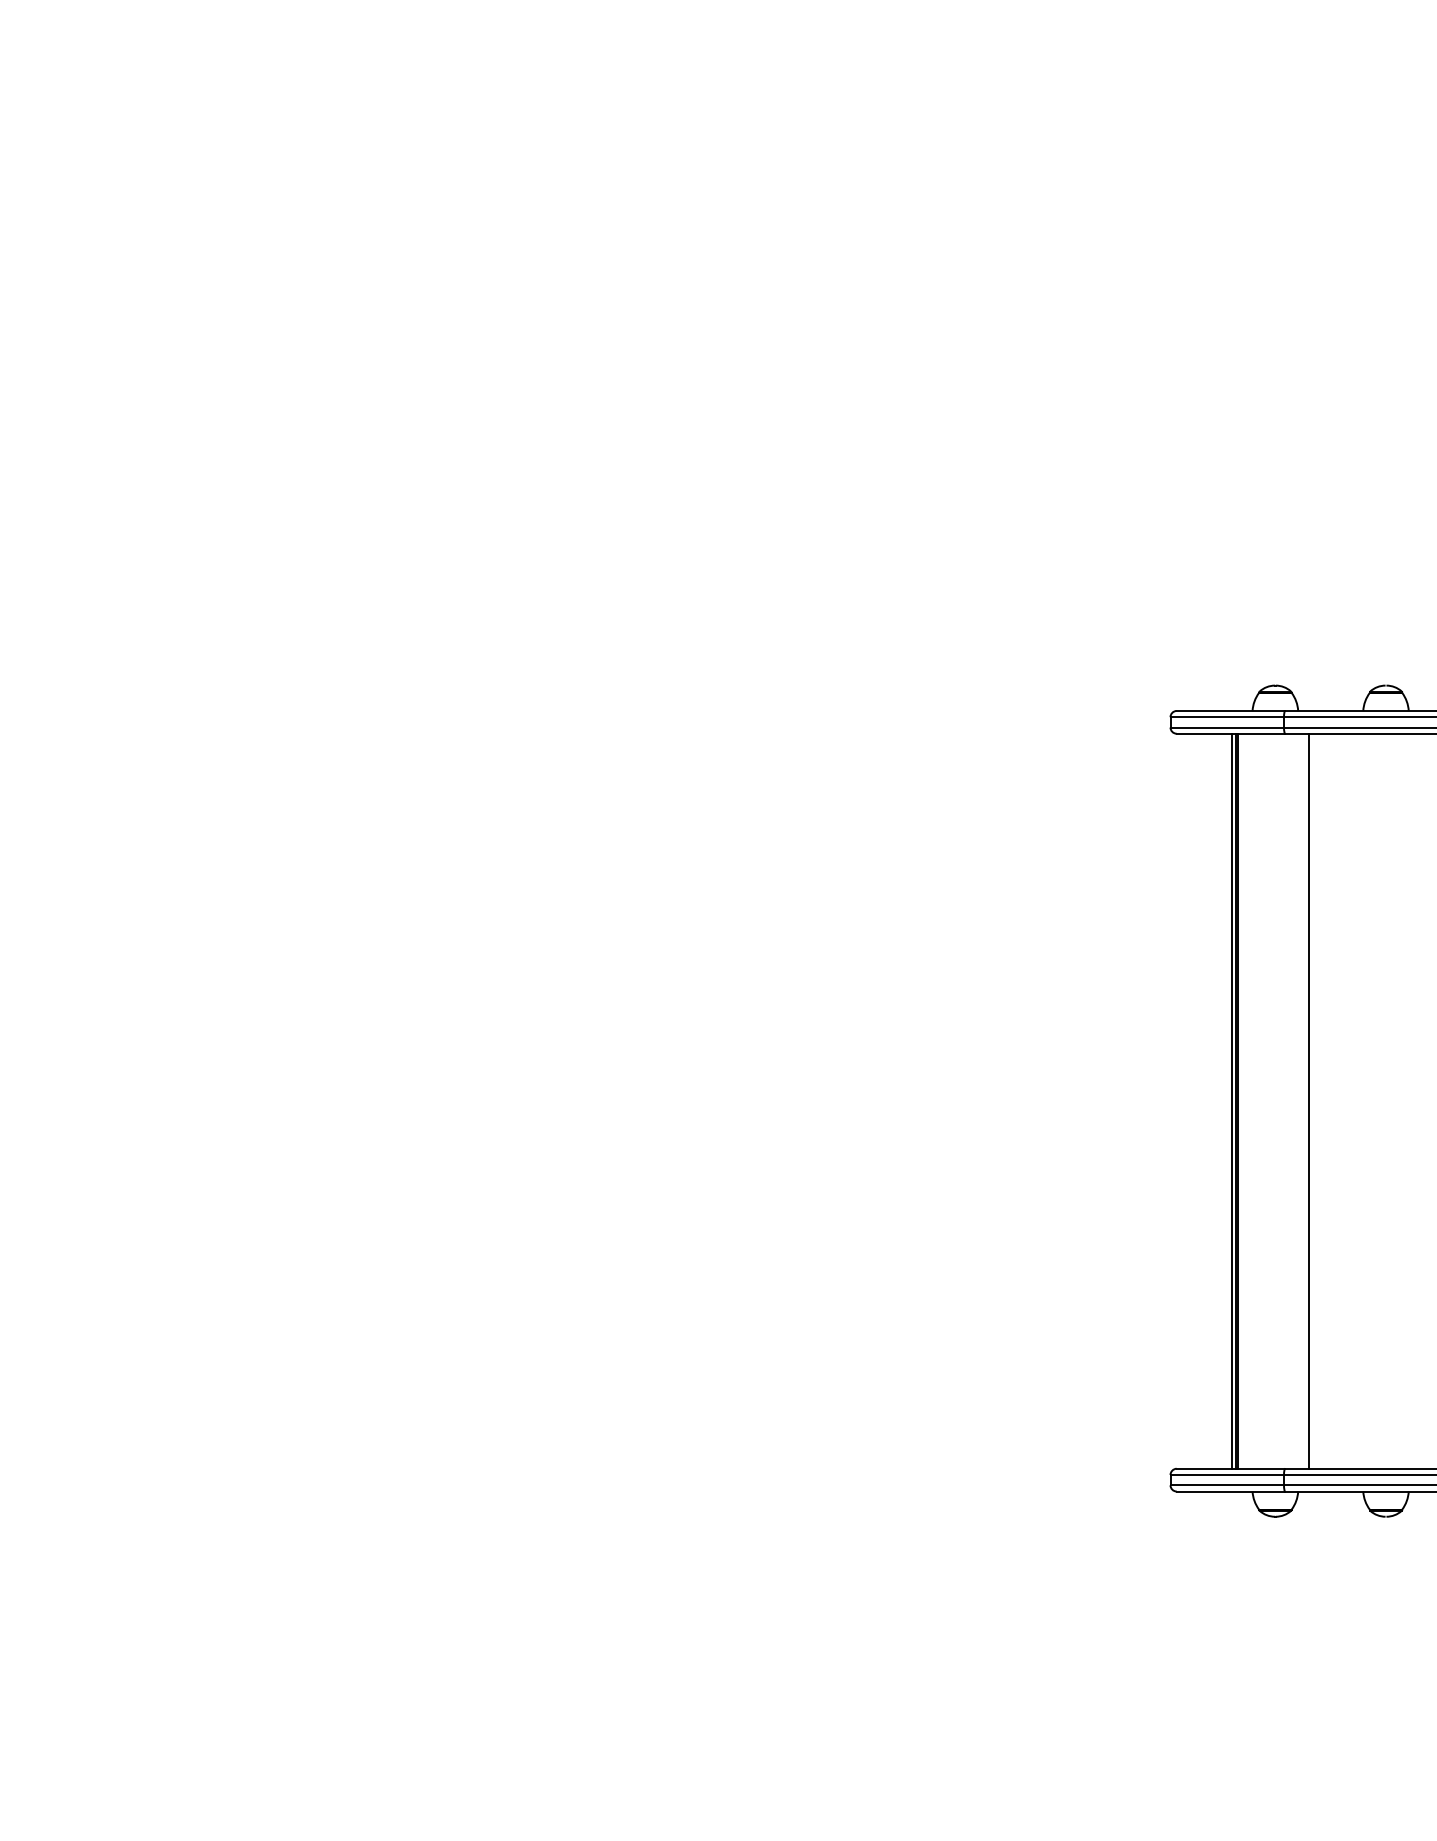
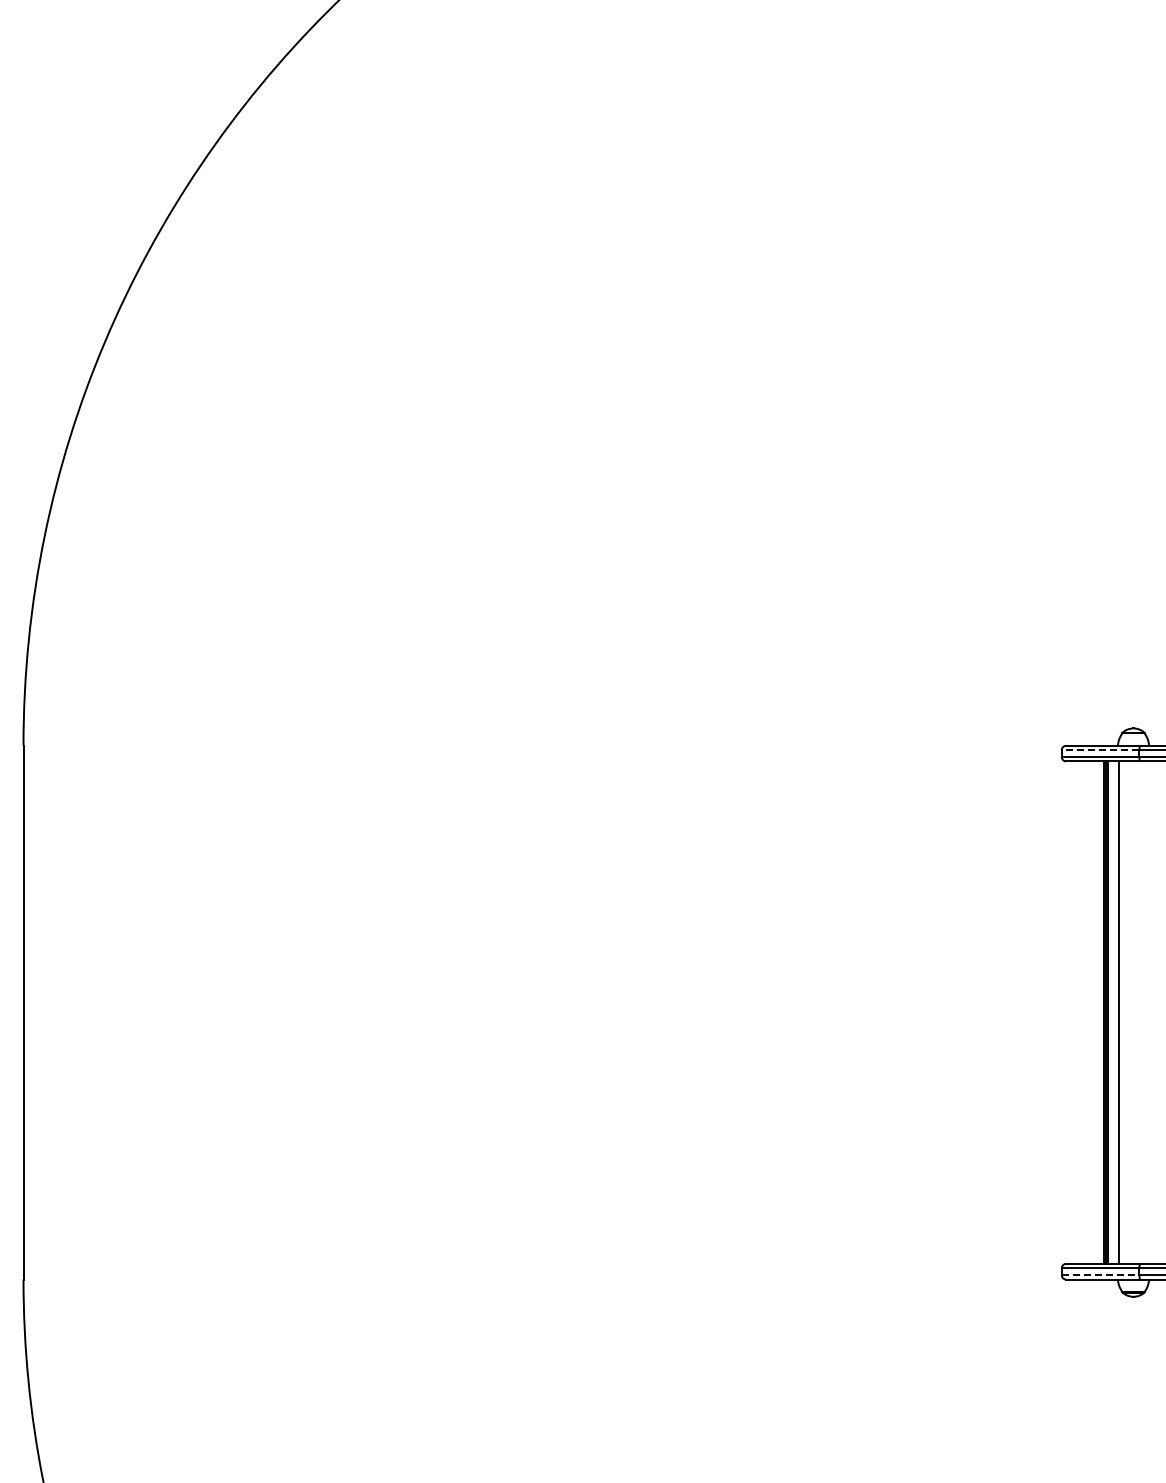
line: (1227, 717) -> (1100, 750), solid -> dashed
line: (1308, 1100) -> (1118, 1012), moved
line: (1227, 1485) -> (1100, 1275), solid -> dashed

